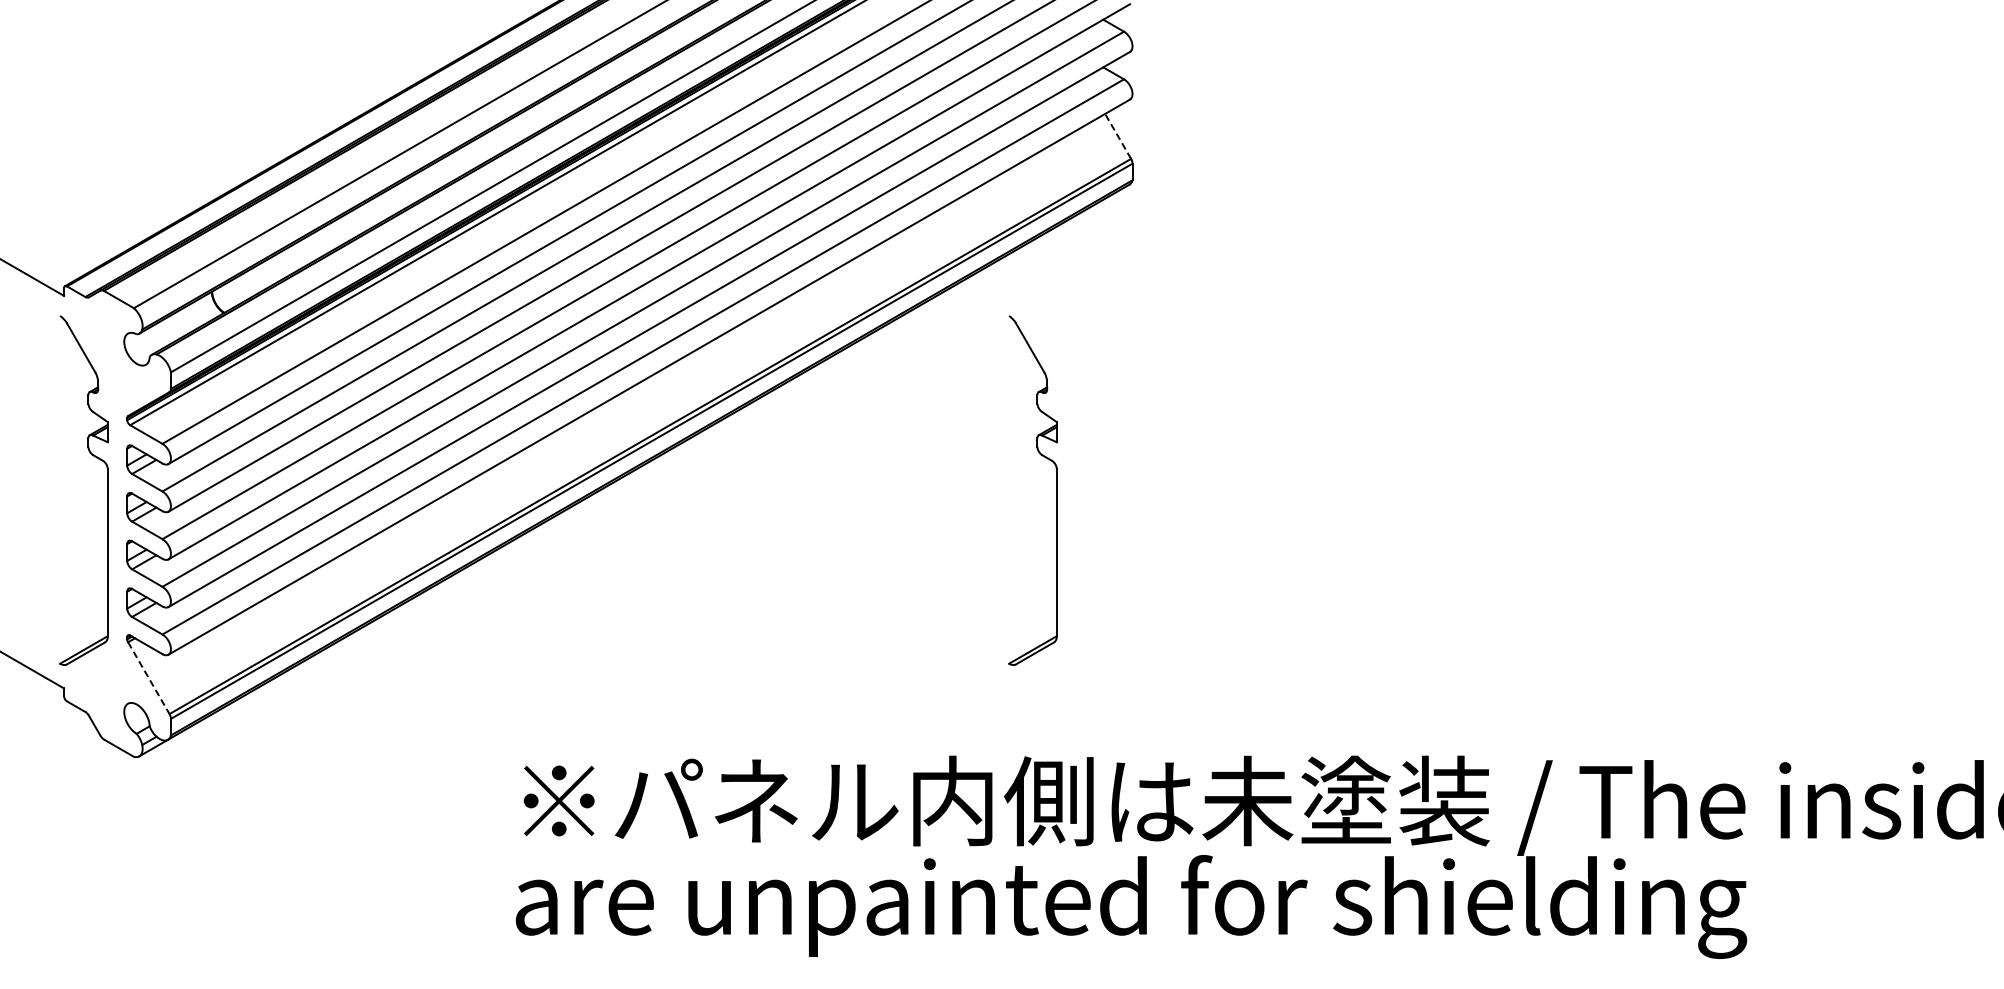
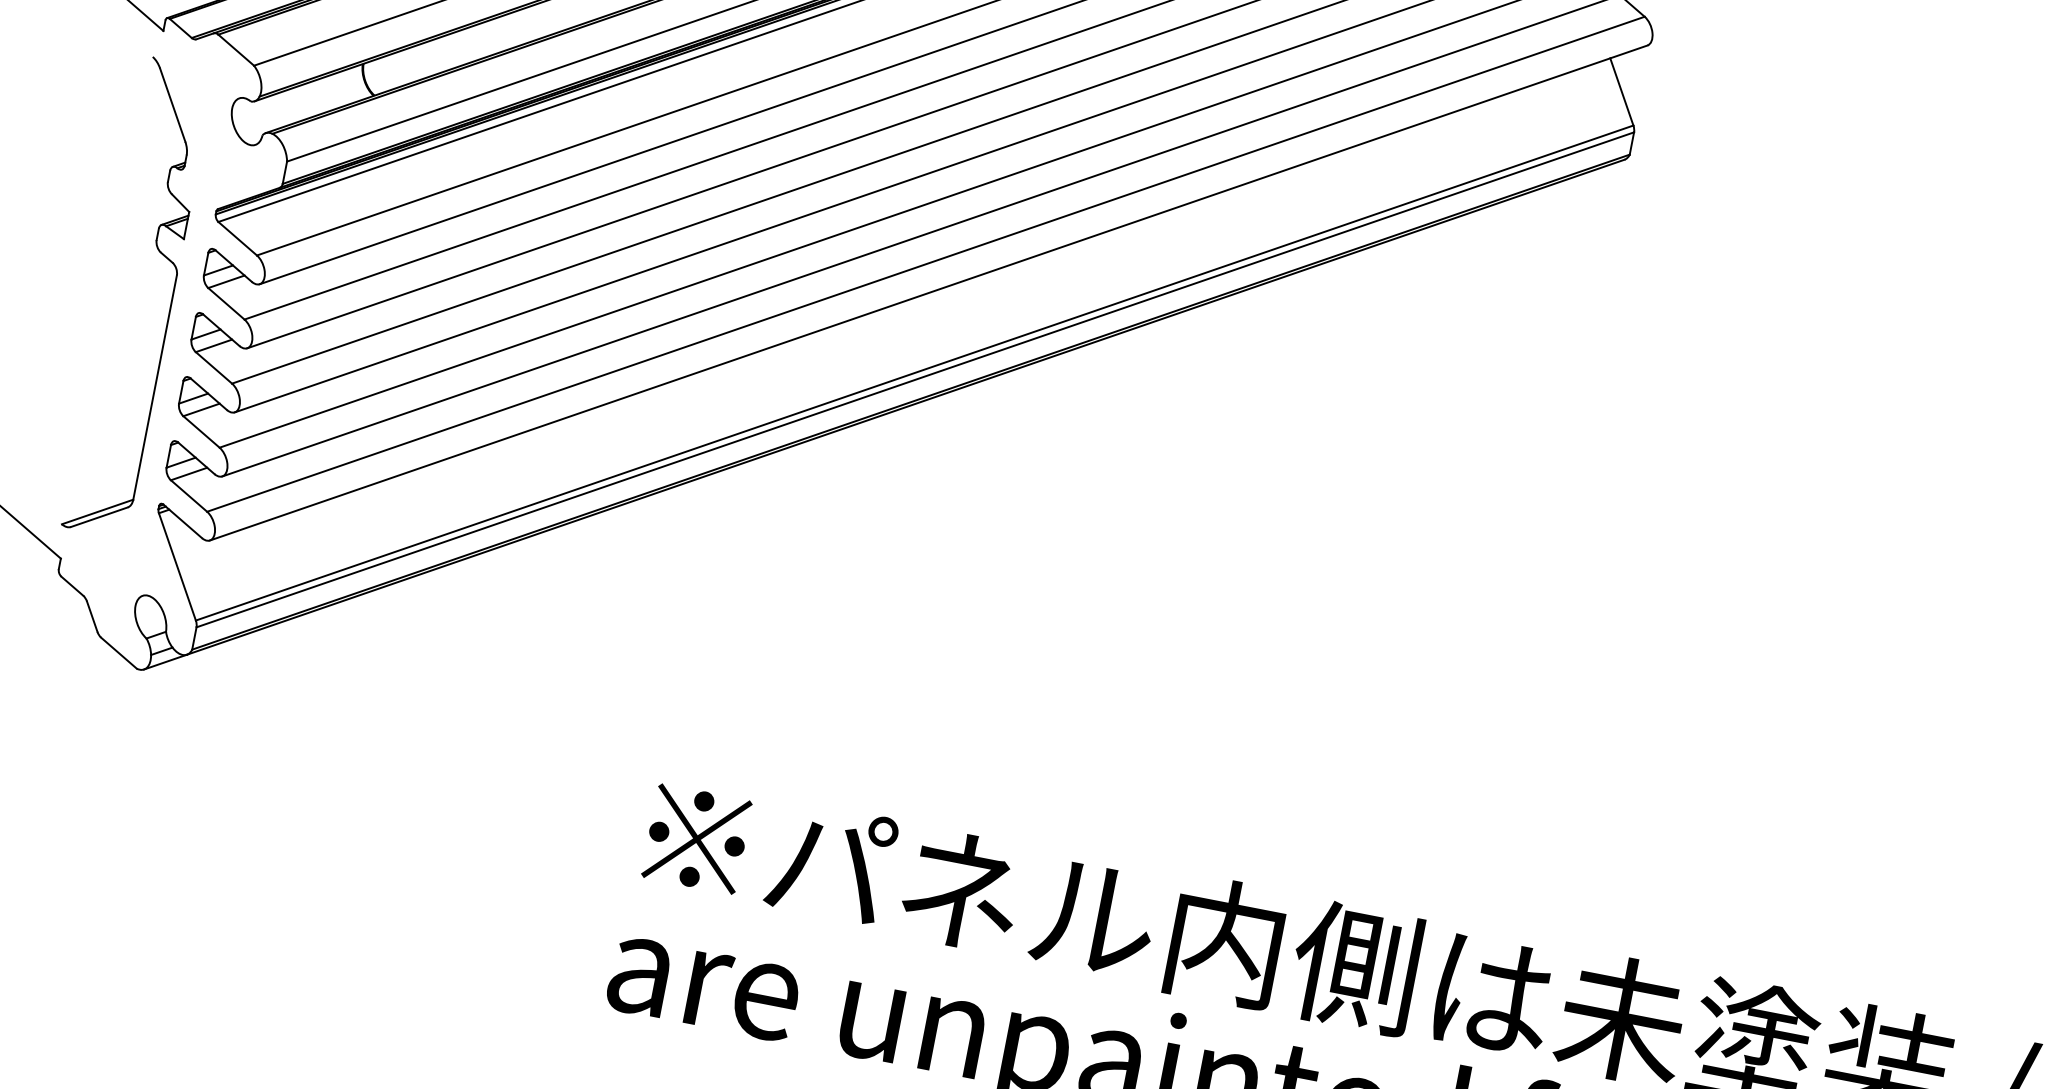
line: (1118, 136) -> (1622, 92), dashed -> solid
part: (1056, 490) -> (1446, 551), removed
line: (149, 678) -> (178, 567), dashed -> solid

